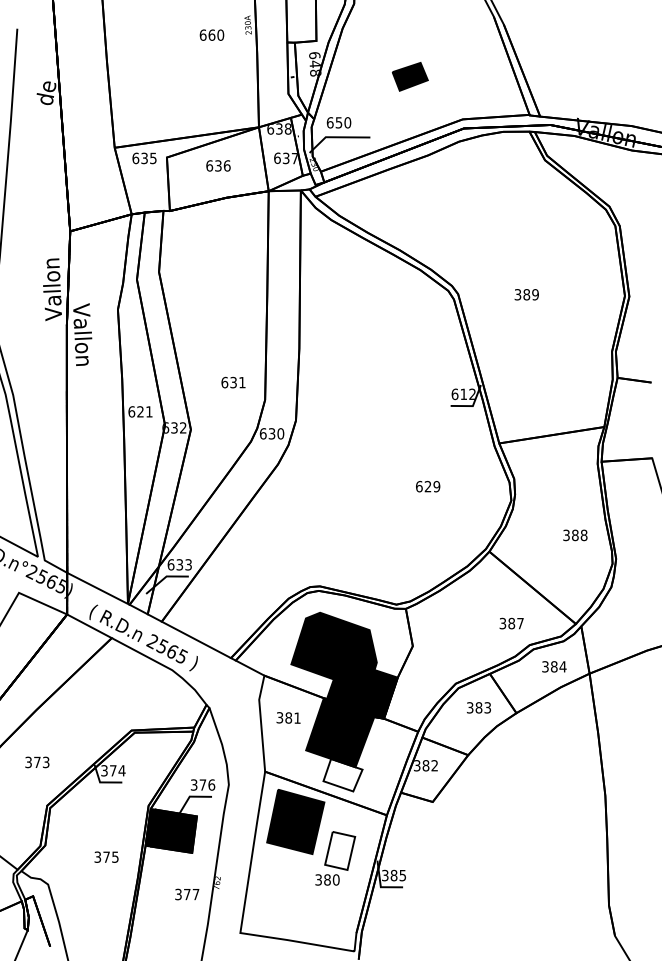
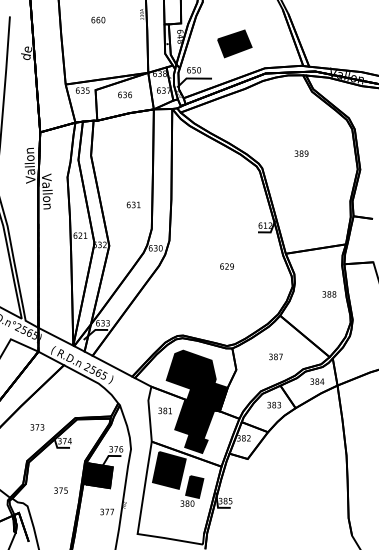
text: (212, 34) -> (98, 19), moved
part: (409, 76) -> (234, 43), size x1.67
text: (526, 294) -> (301, 153), moved
text: (233, 381) -> (133, 204), moved
text: (427, 486) -> (226, 266), moved
text: (575, 535) -> (329, 294), moved
text: (510, 622) -> (275, 356), moved
text: (37, 762) -> (37, 427), moved
fill: (343, 774) -> (196, 443), added
fill: (339, 849) -> (194, 486), added

